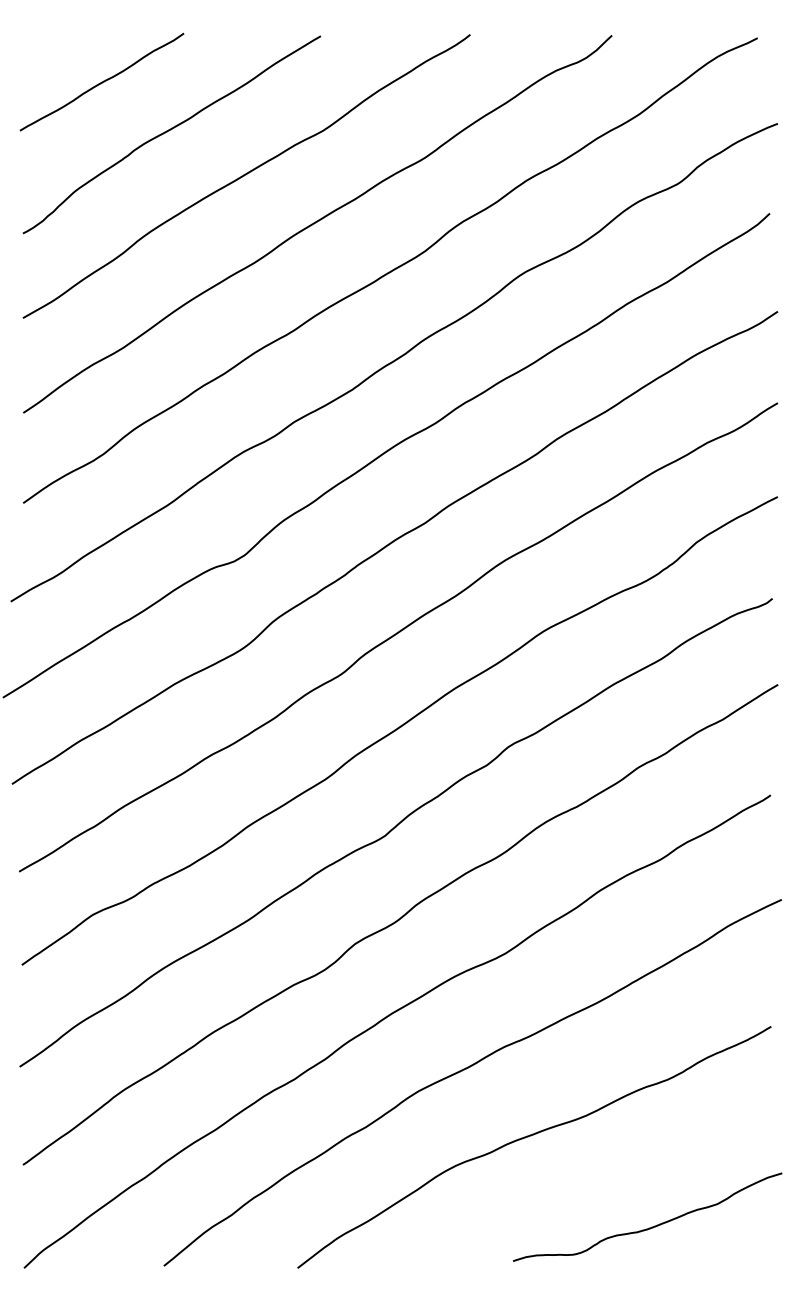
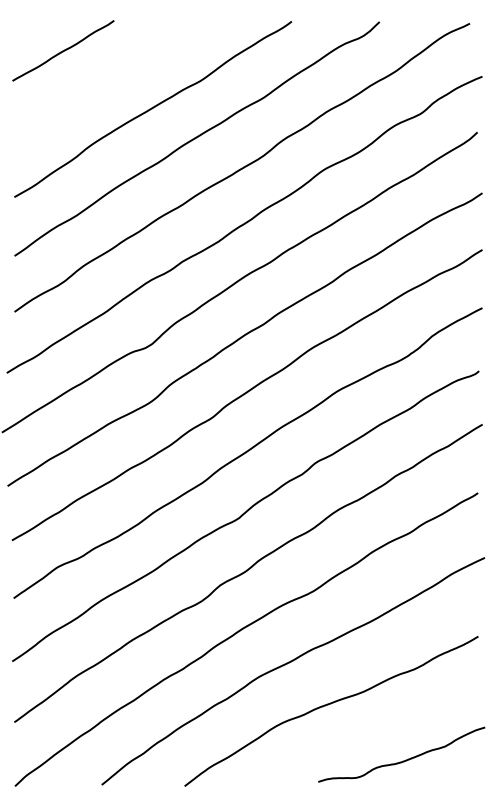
curve: (169, 131) -> (105, 81), removed

